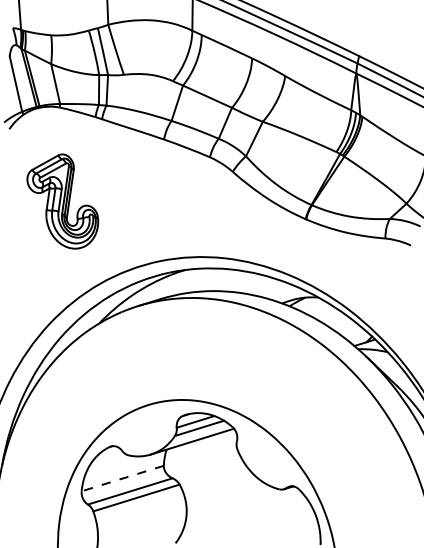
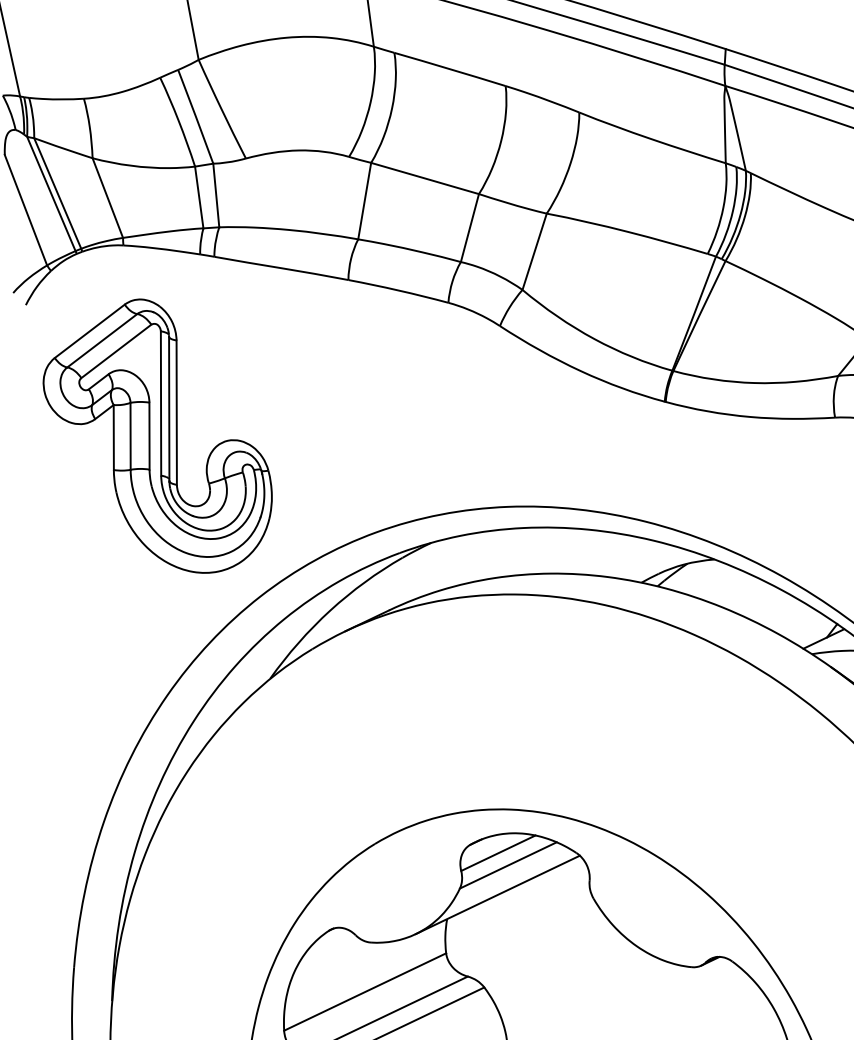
part: (62, 201) -> (157, 438), size x1.43
line: (122, 478) -> (364, 992), dashed -> solid

